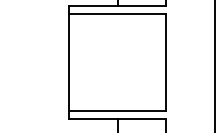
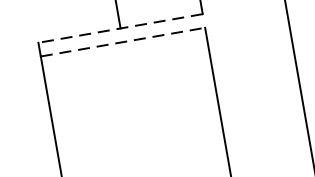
line: (117, 5) -> (120, 28), solid -> dashed
line: (117, 13) -> (122, 41), solid -> dashed

